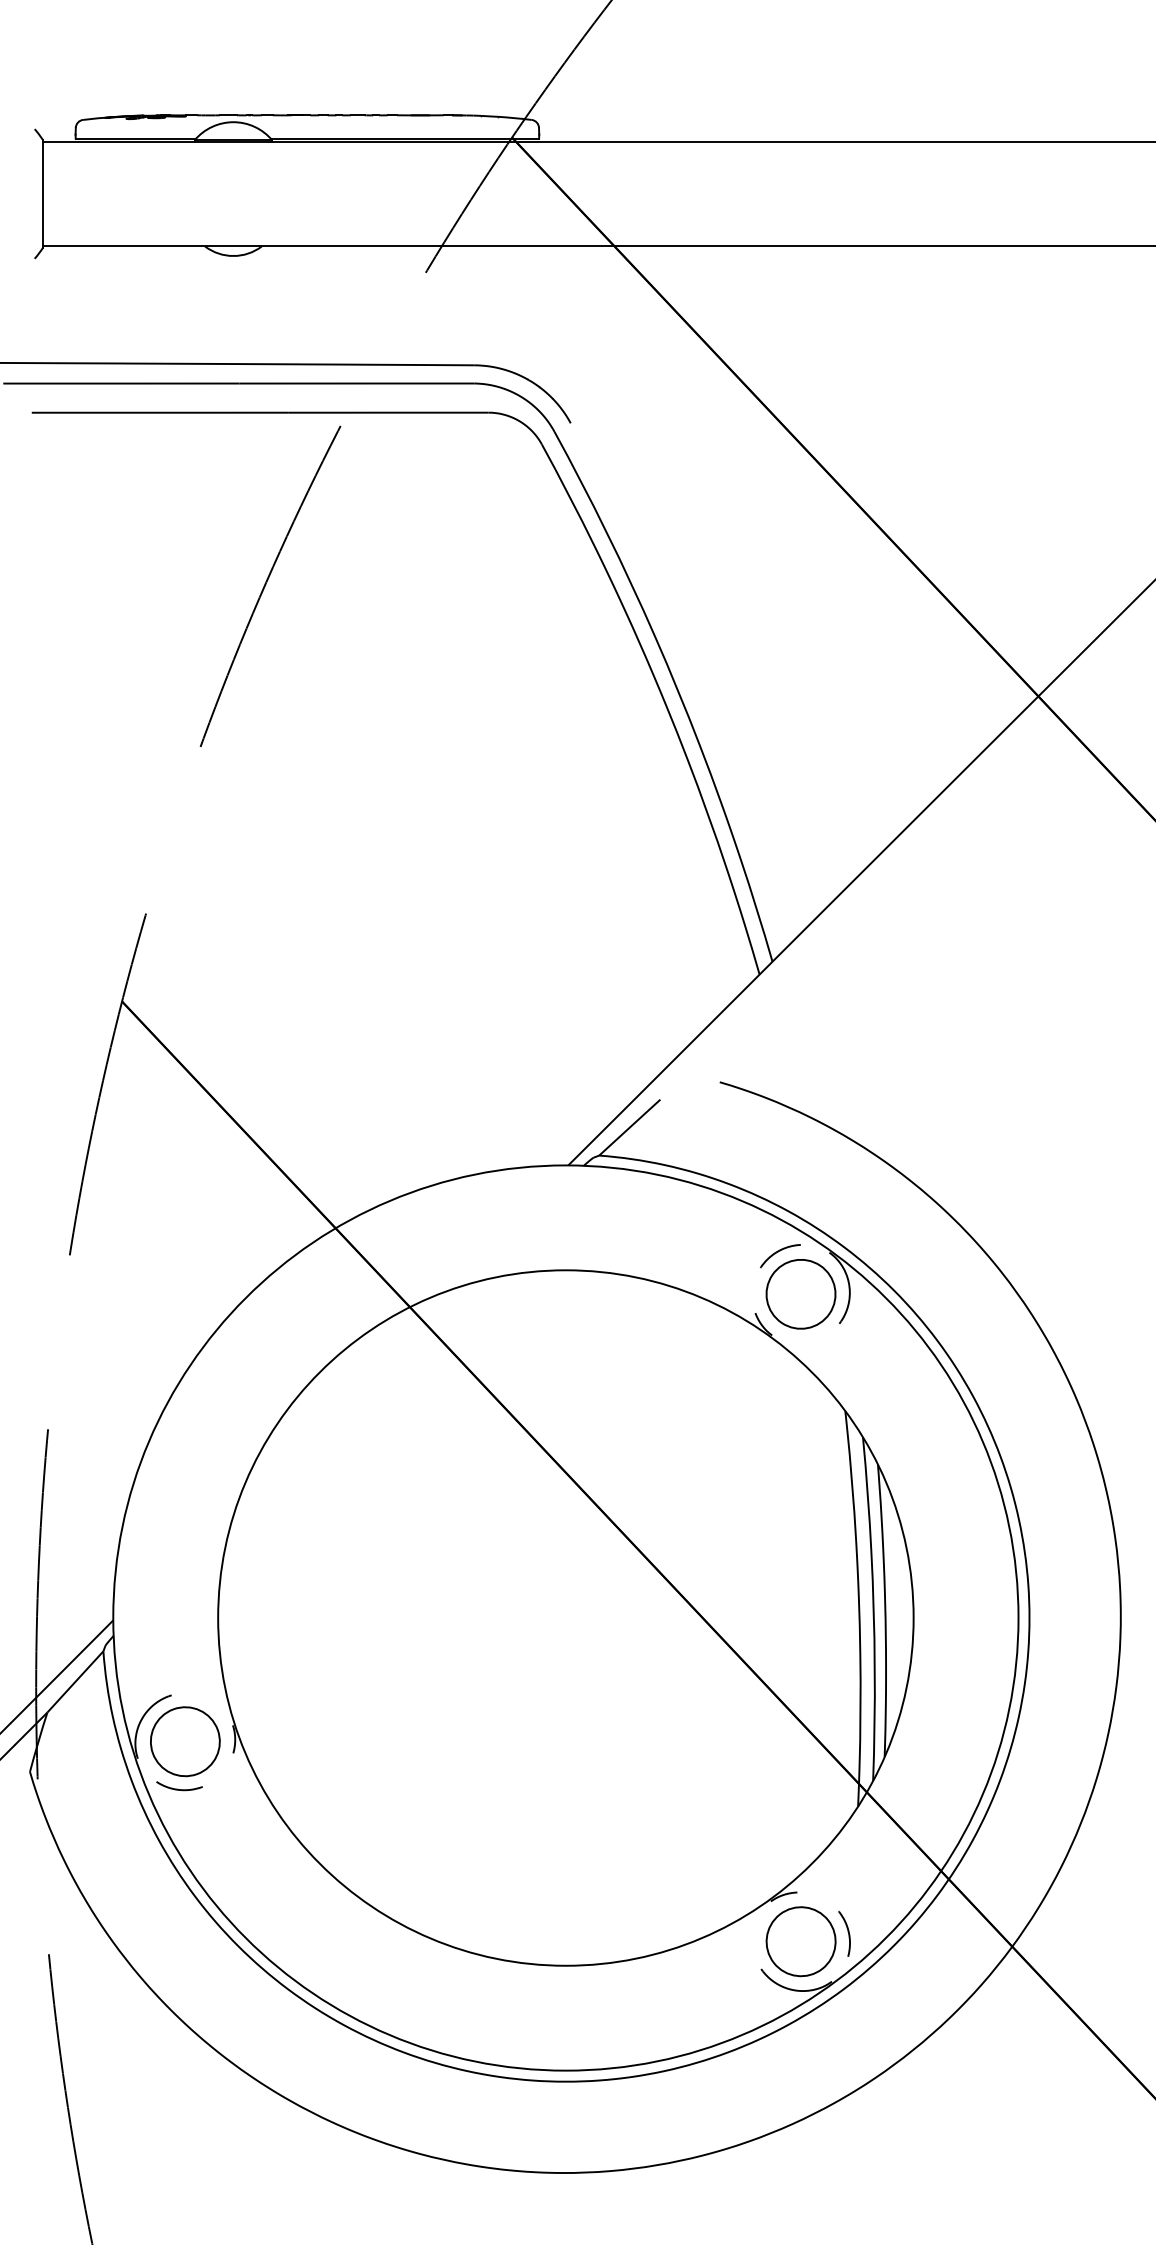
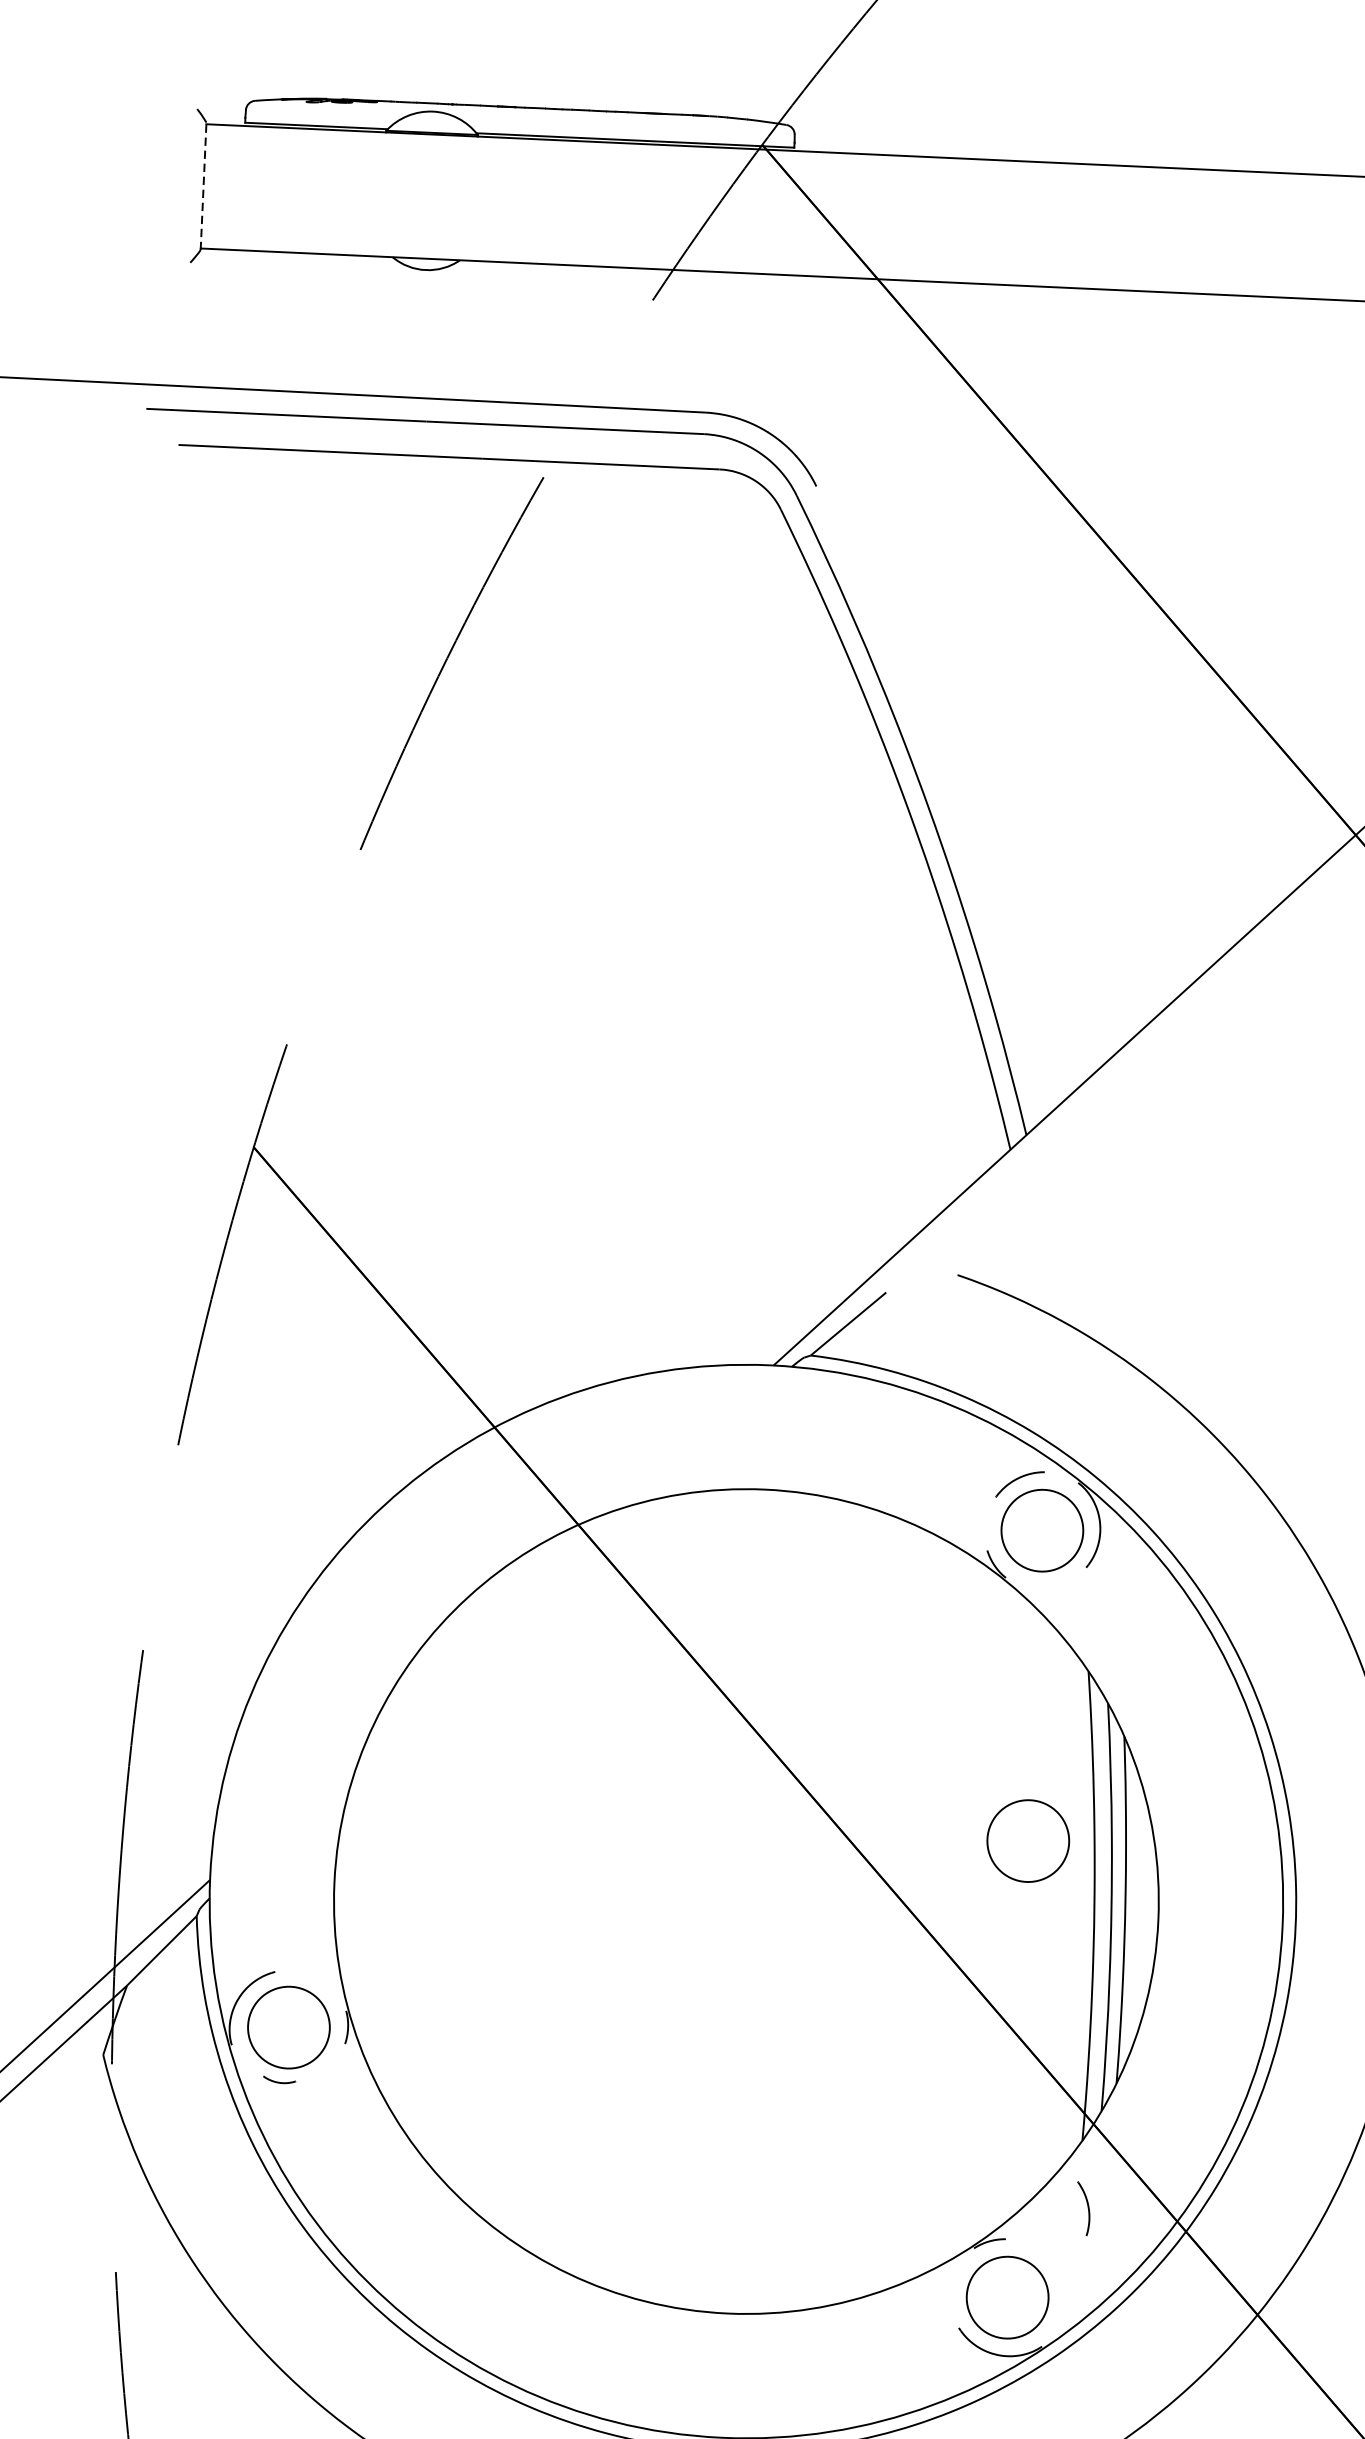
line: (43, 193) -> (204, 185), solid -> dashed
part: (800, 1556) -> (1027, 1841), added
part: (179, 1786) -> (279, 2080), size x0.6
part: (844, 1933) -> (1083, 2208), moved

